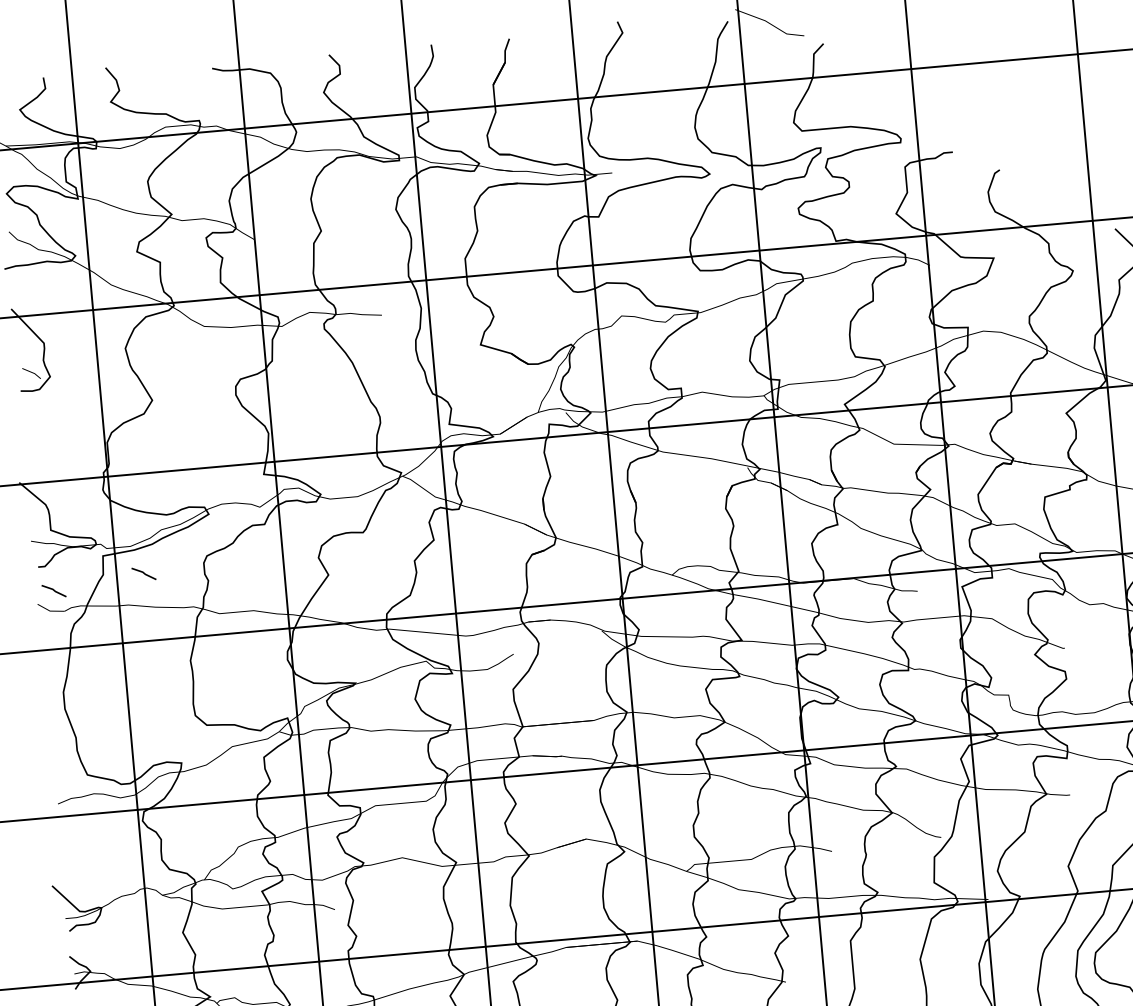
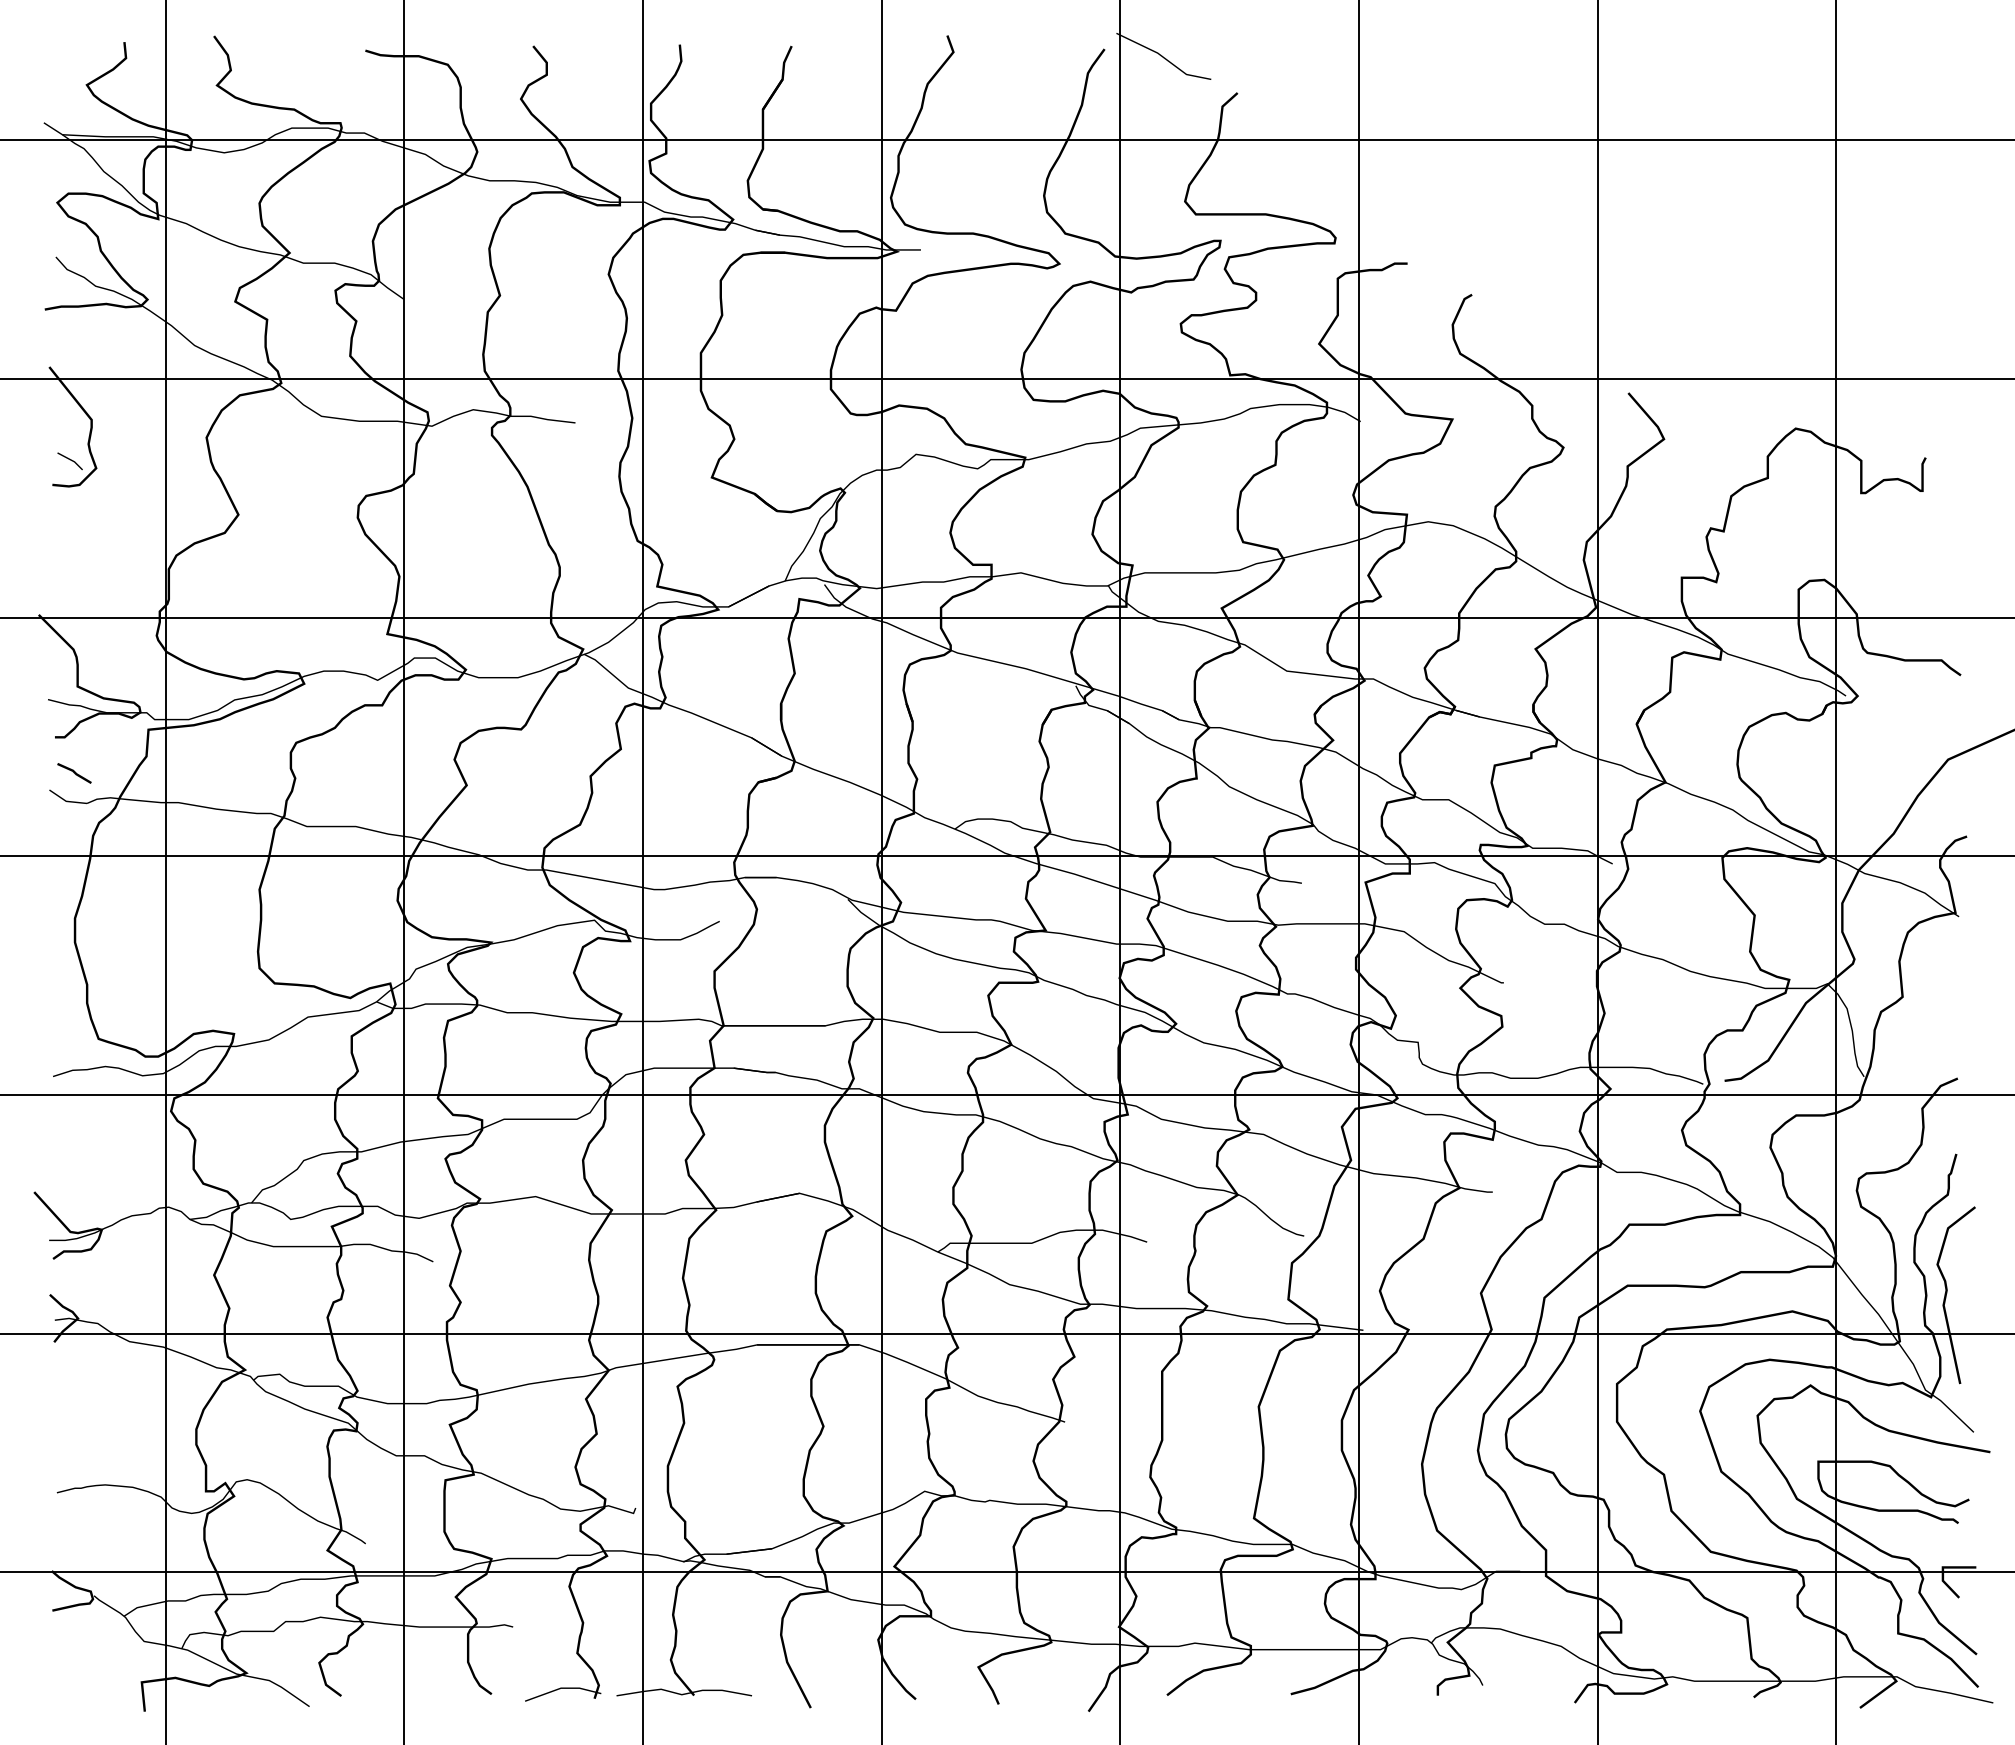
line: (144, 573) -> (204, 760), removed

